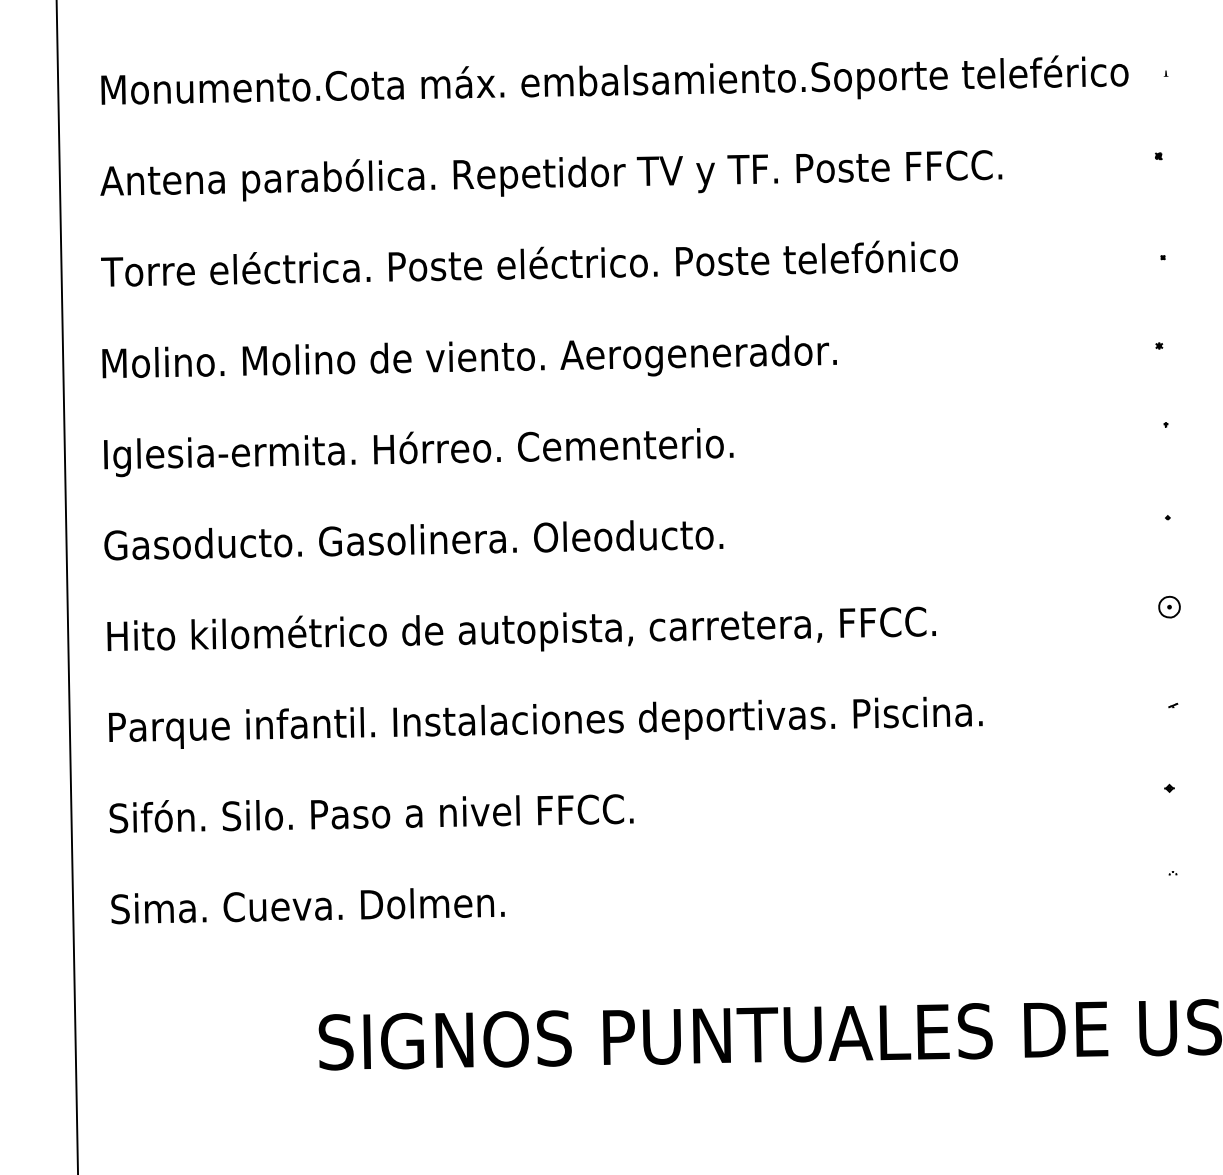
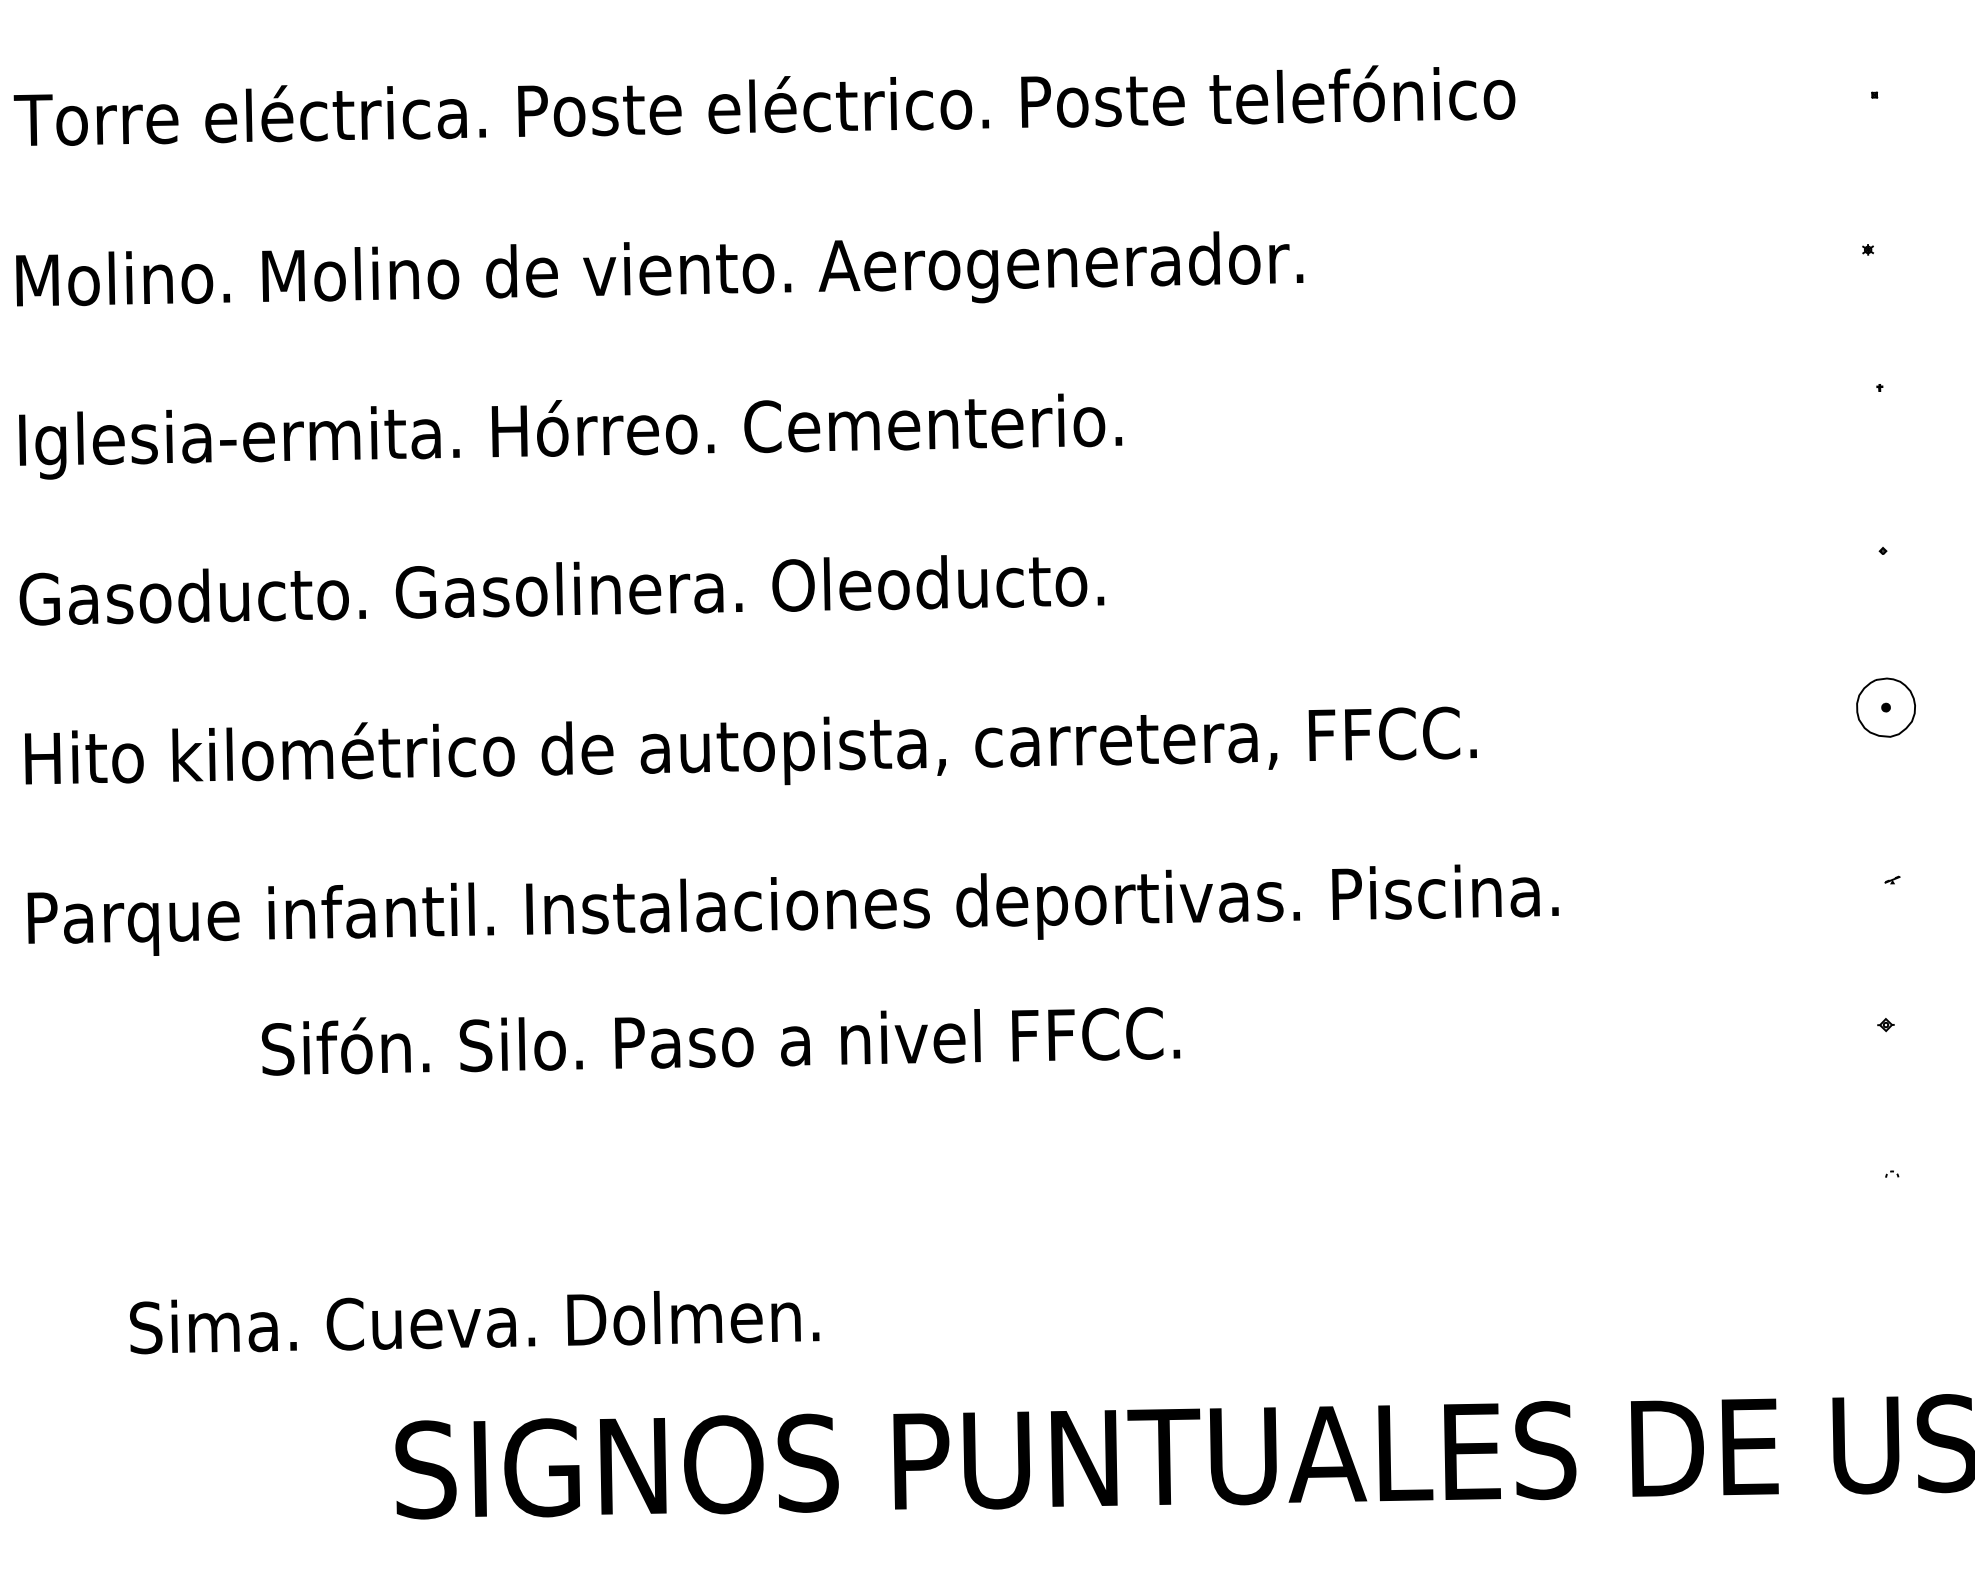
part: (1169, 606) -> (1885, 706), size x1.6
text: (371, 813) -> (720, 1040), moved
text: (307, 906) -> (473, 1323), moved

